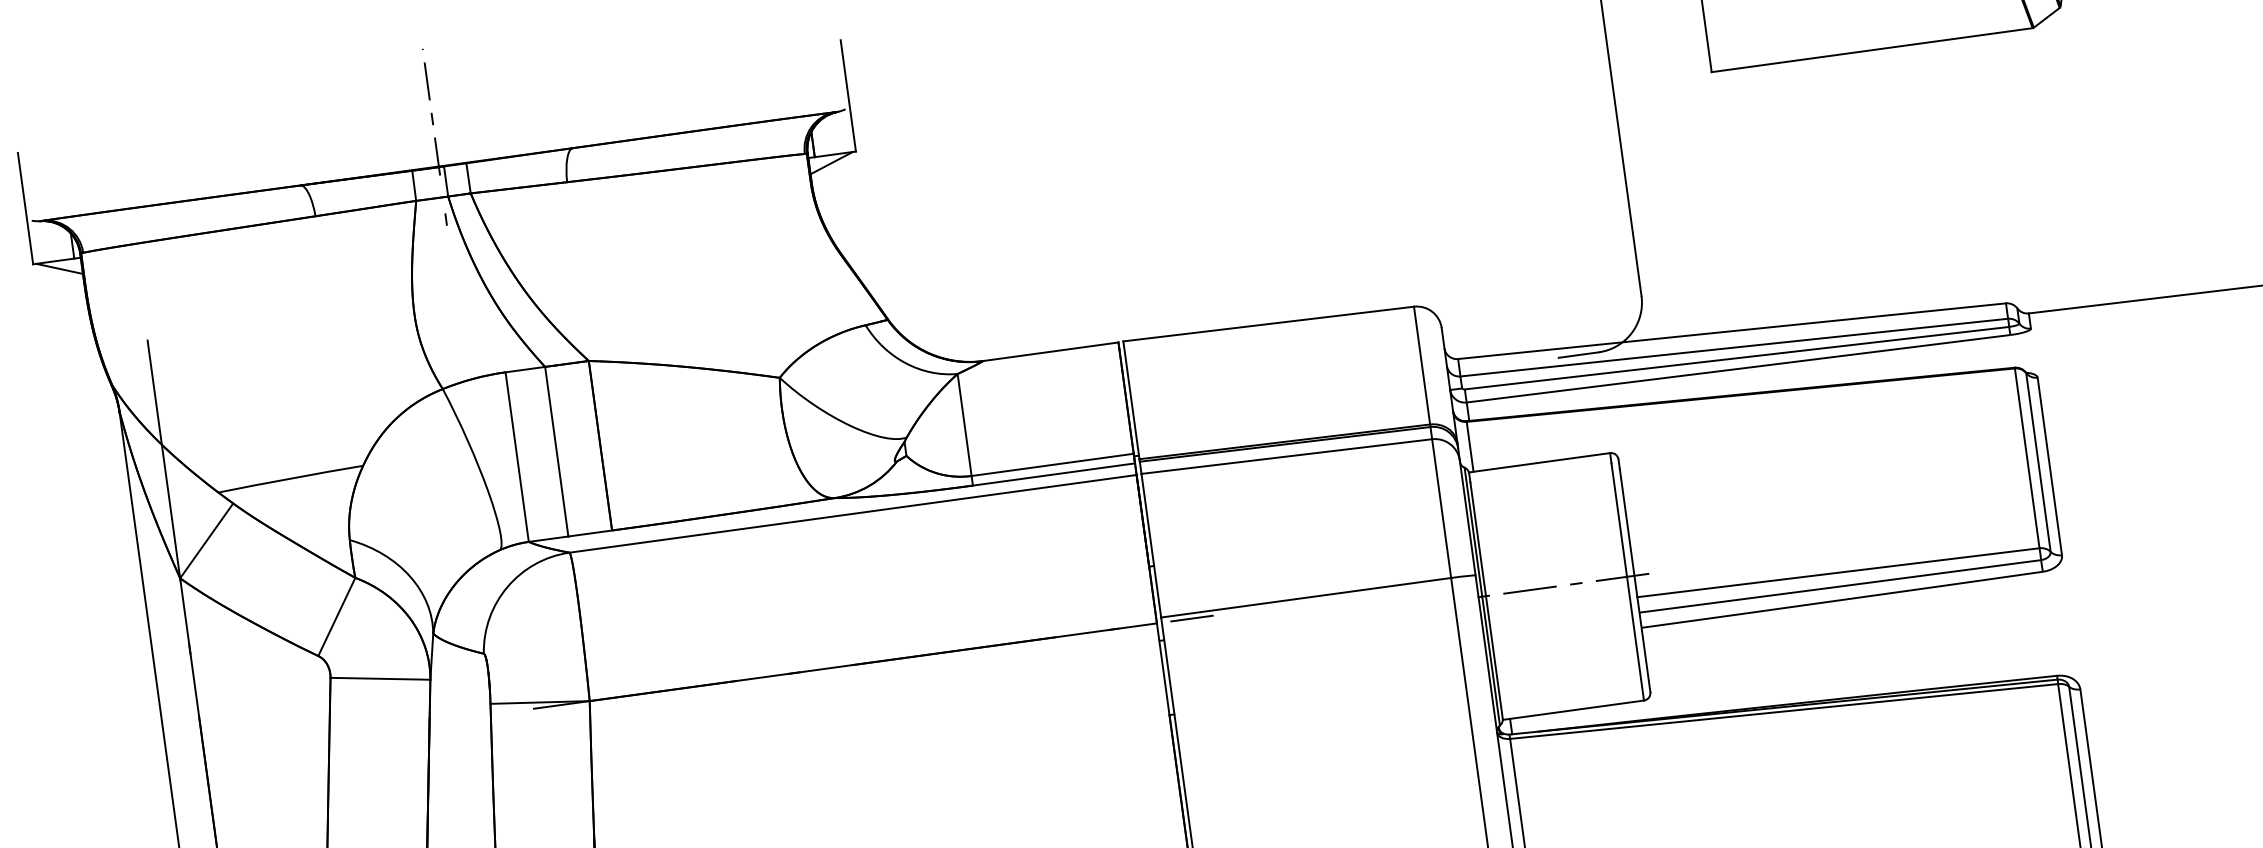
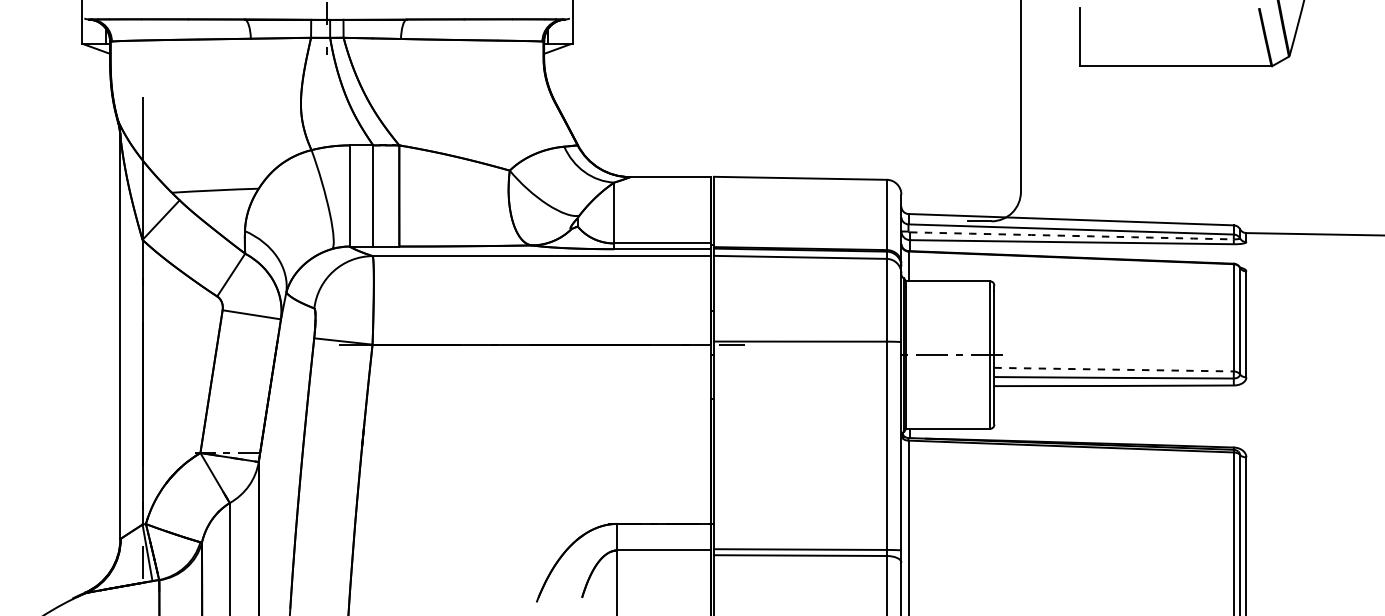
arc: (1736, 357) -> (1071, 235), solid -> dashed
line: (1839, 572) -> (1114, 369), solid -> dashed

